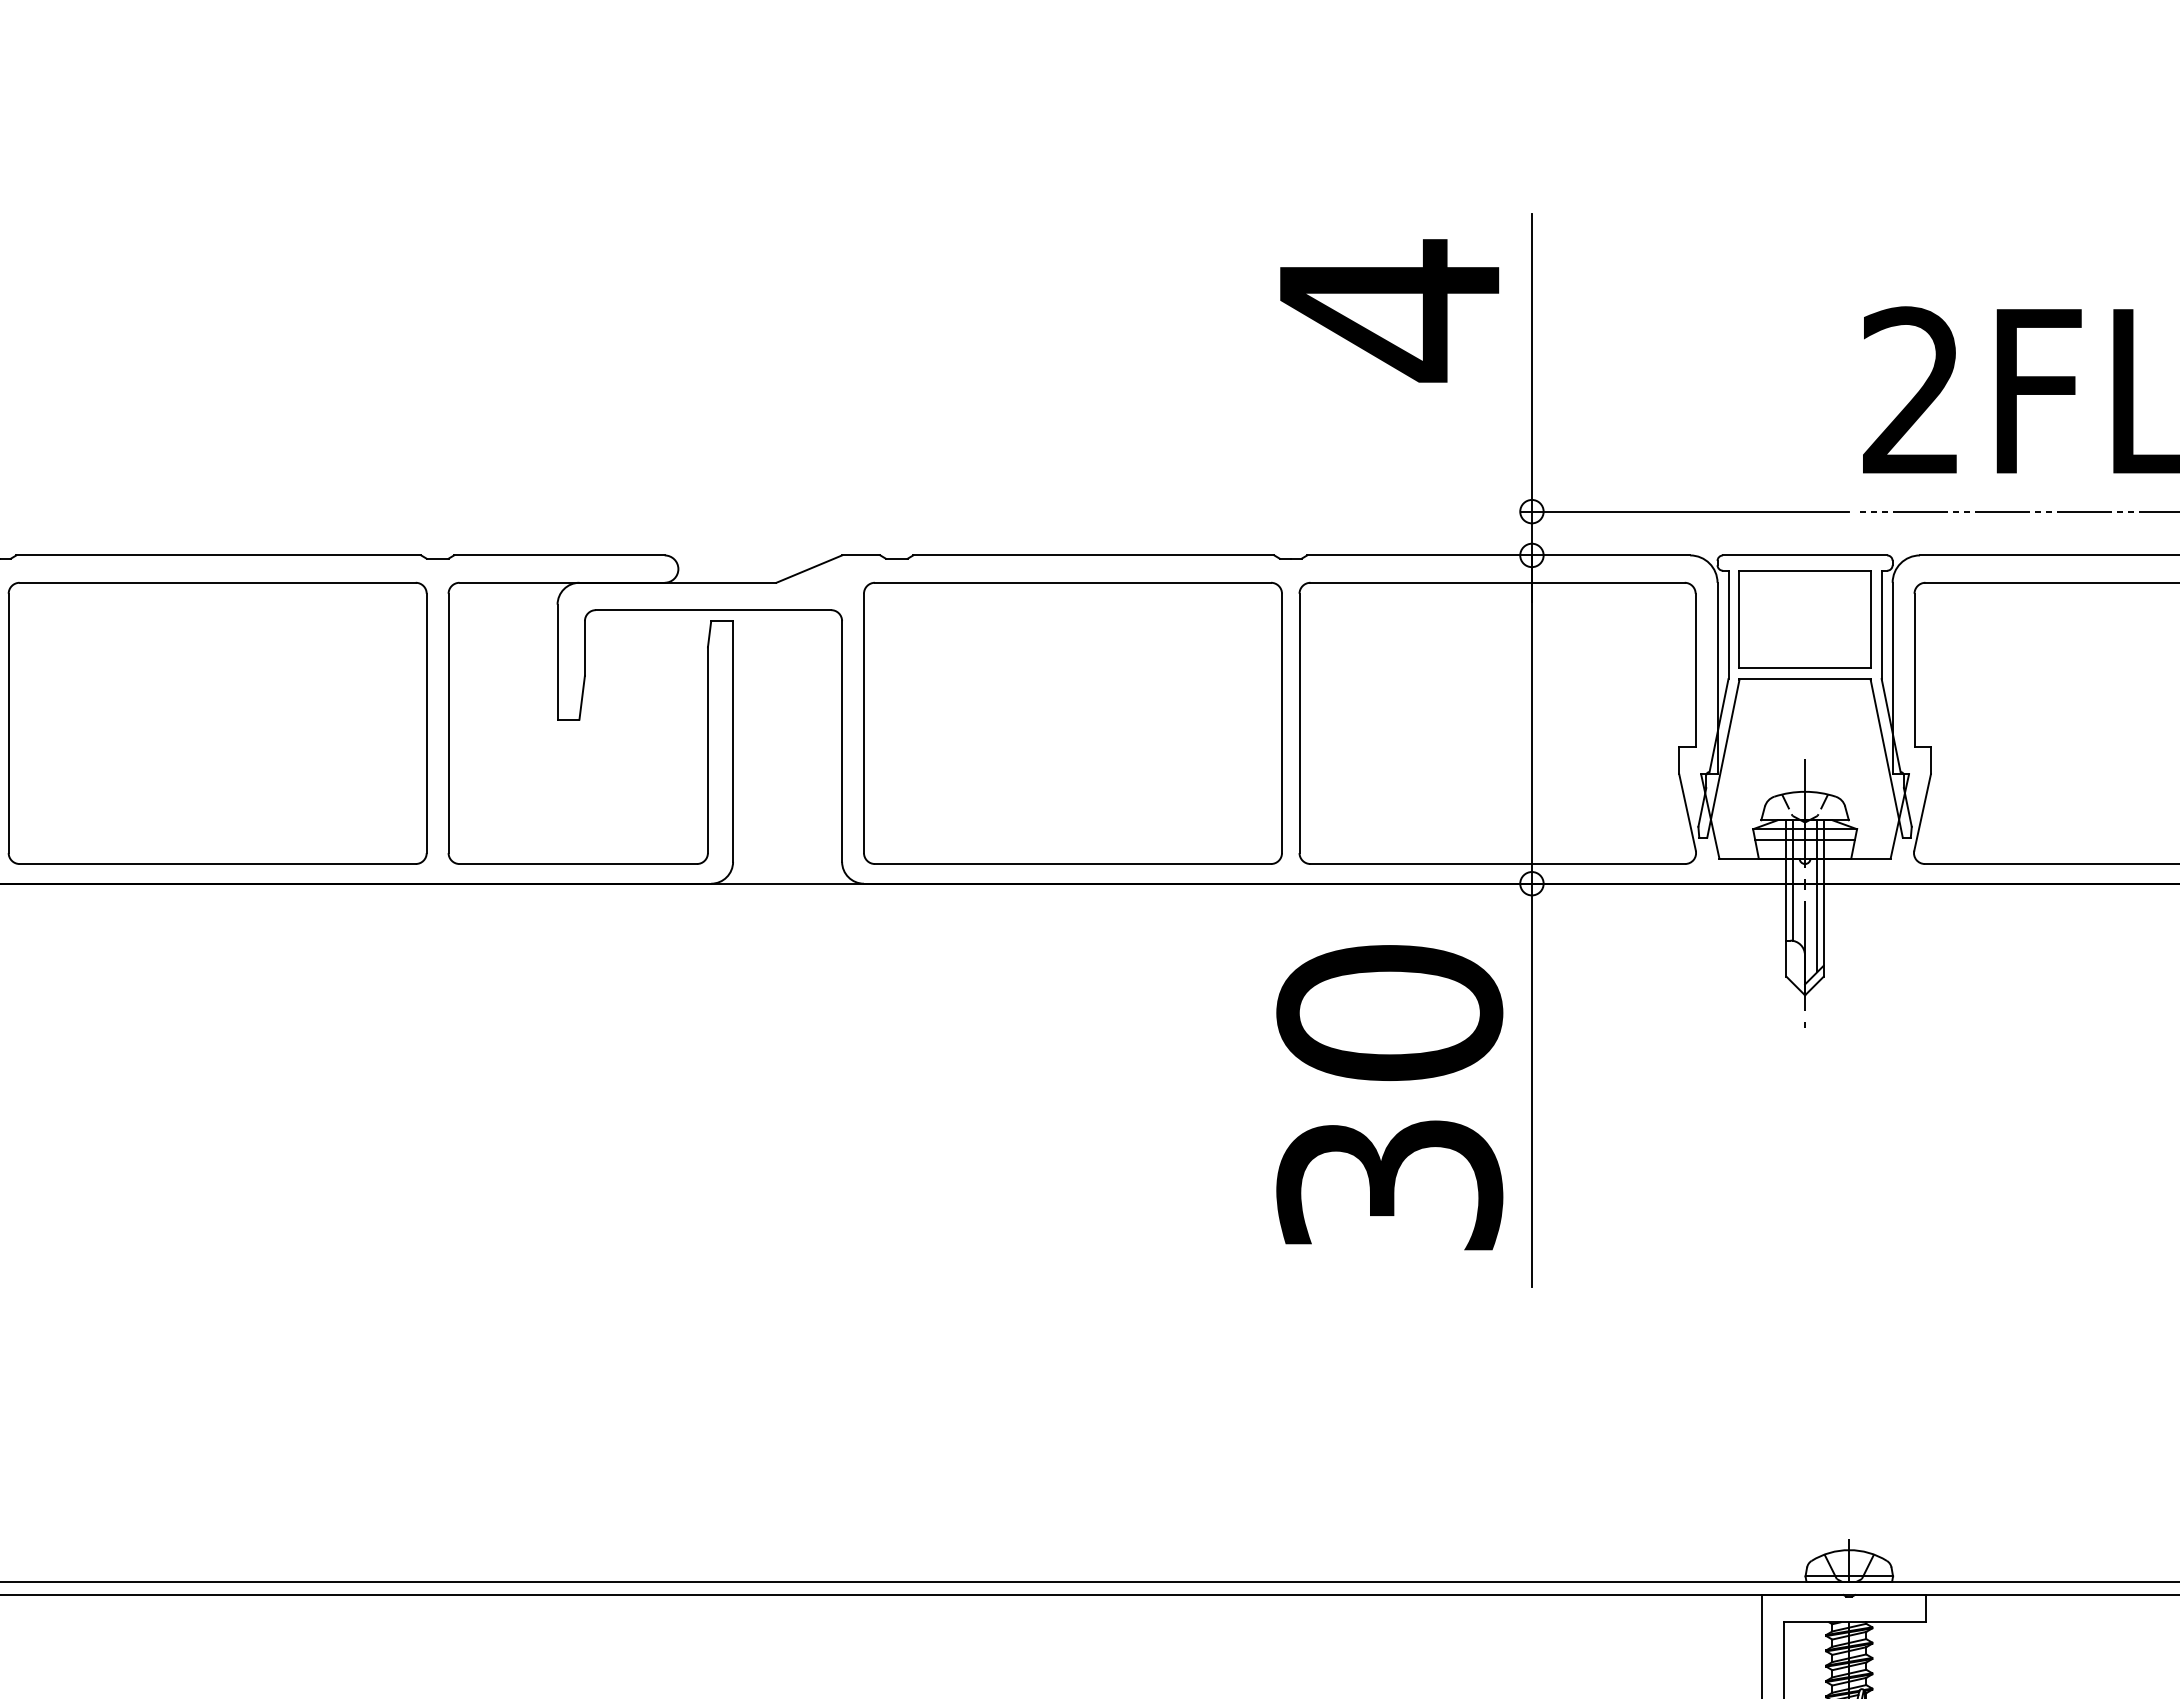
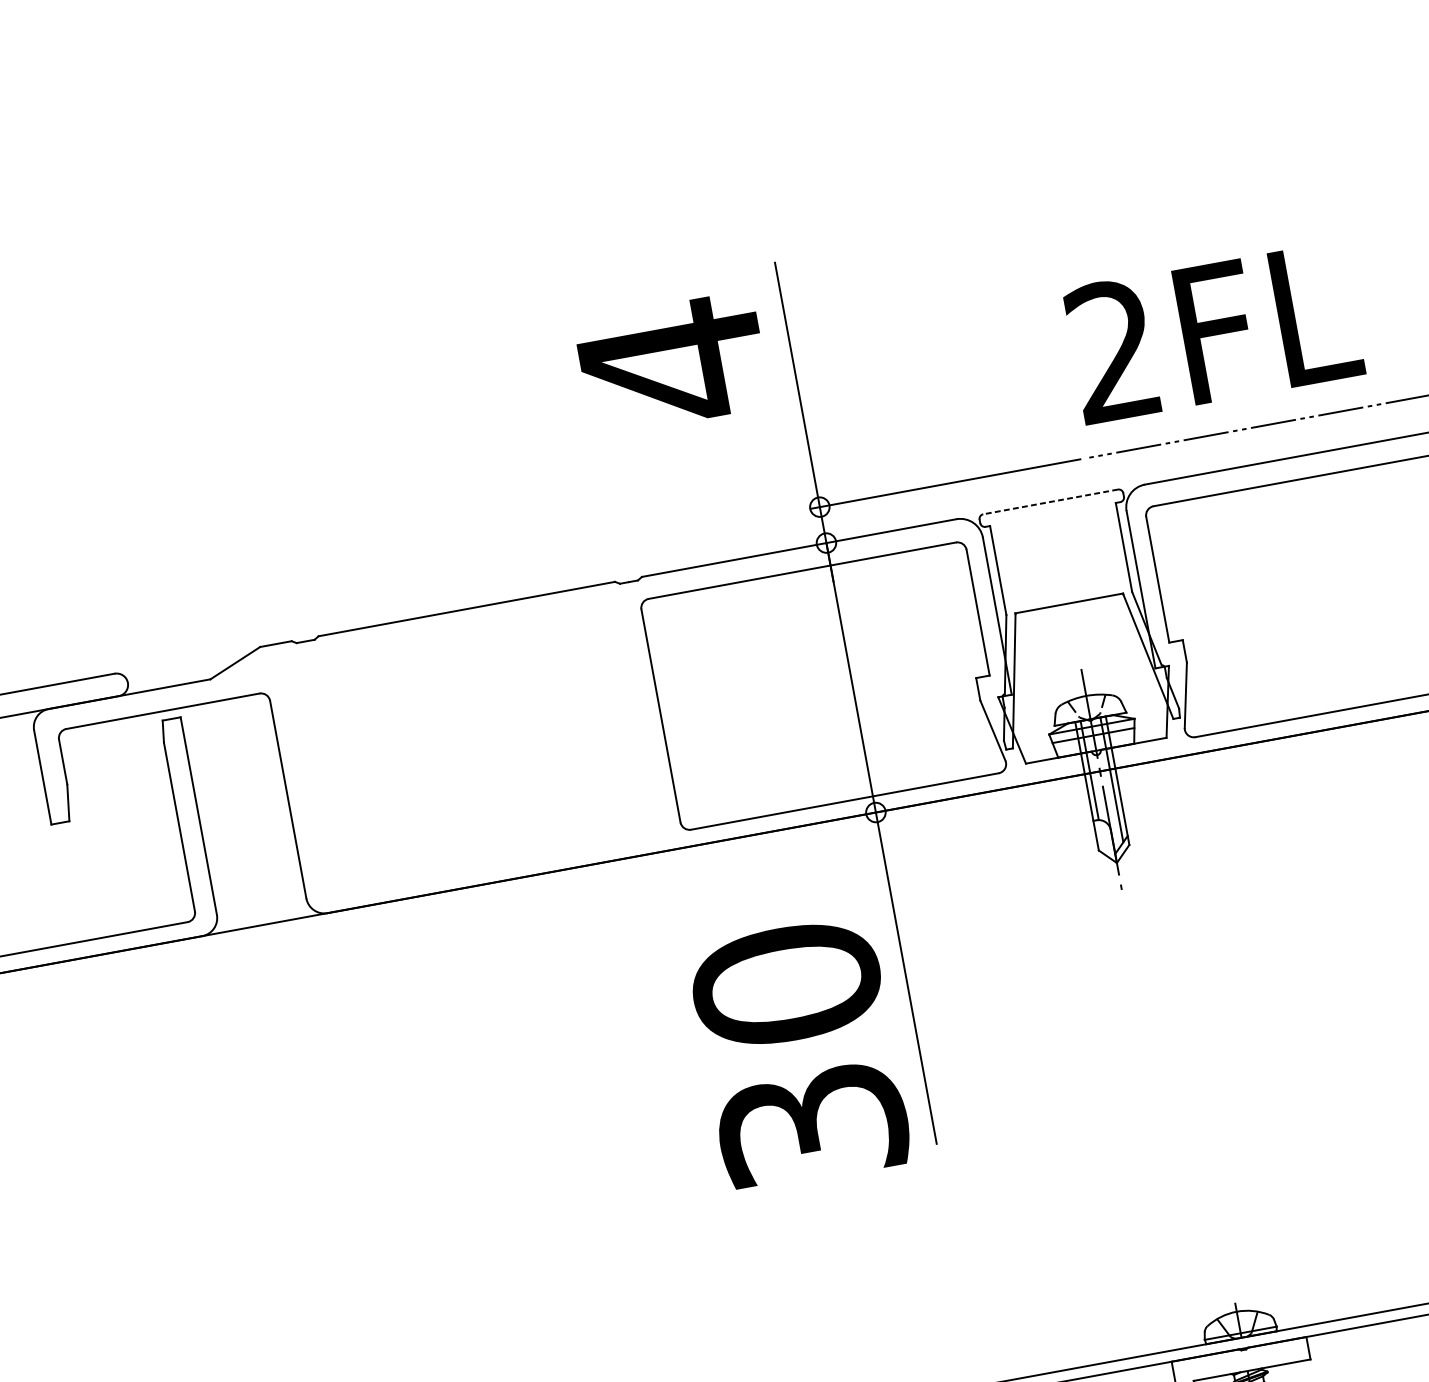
line: (1804, 555) -> (1050, 502), solid -> dashed
part: (1804, 619) -> (1059, 554), removed
part: (1072, 722) -> (474, 749), removed
text: (1389, 1097) -> (799, 1053), moved

